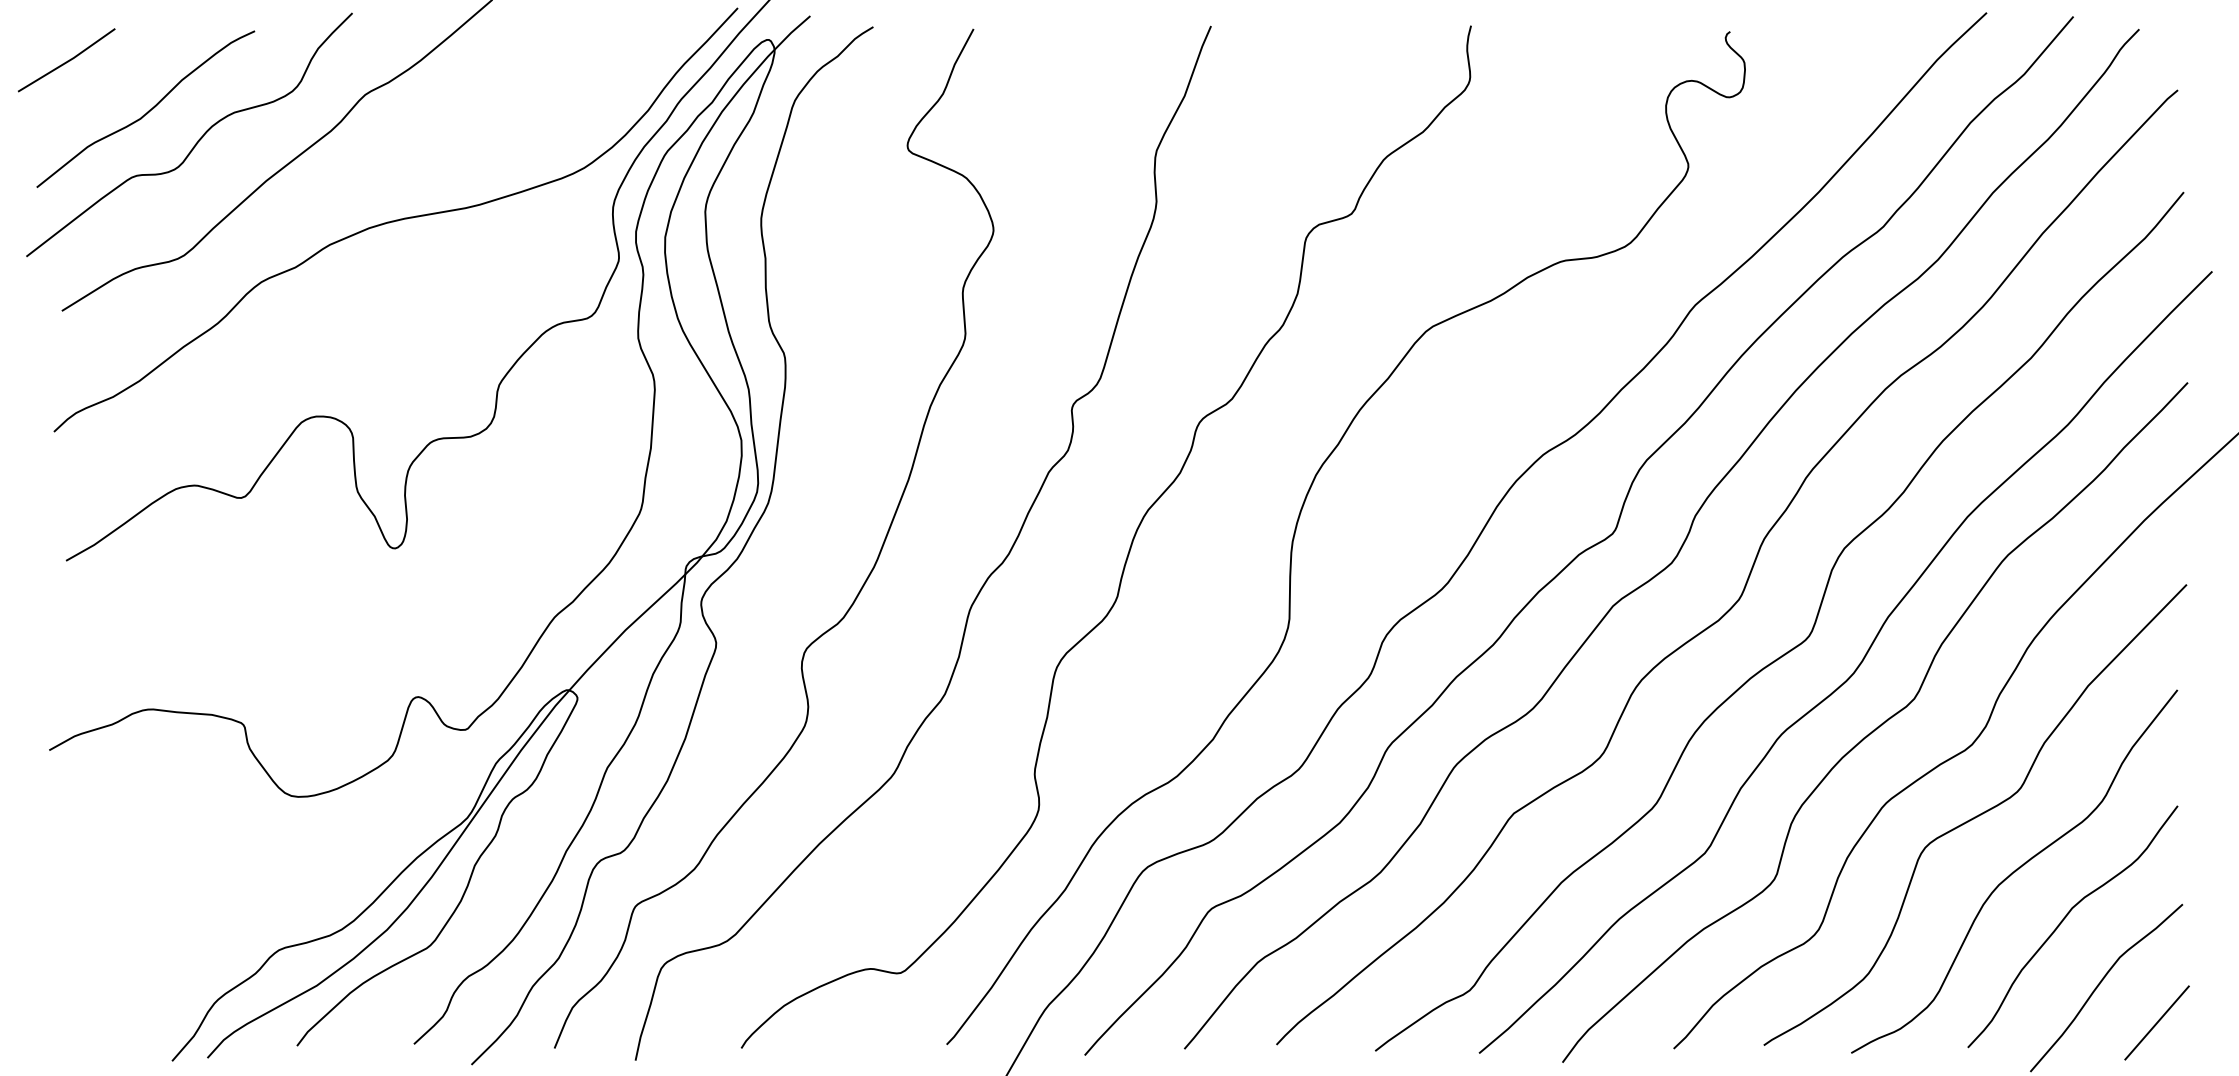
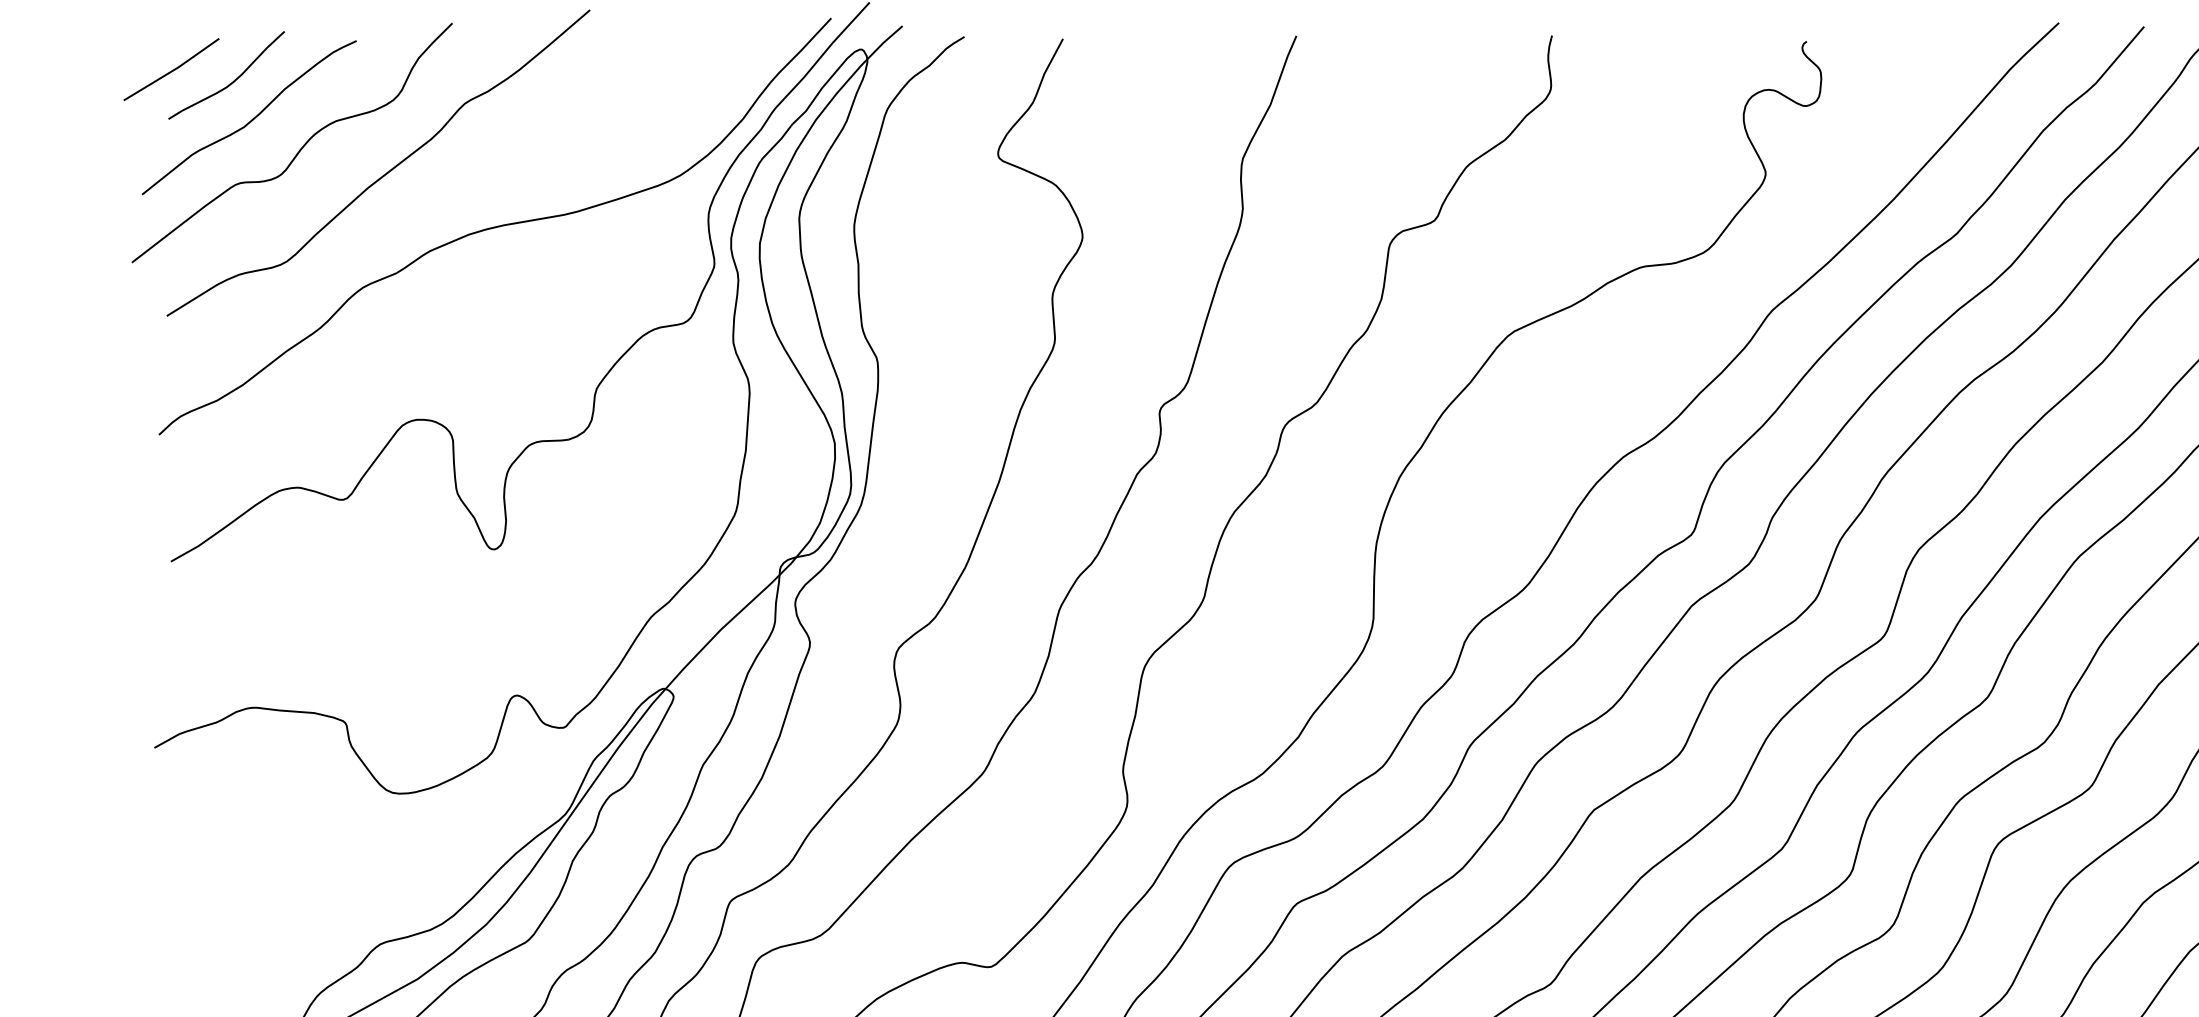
curve: (128, 72) -> (232, 81), added

